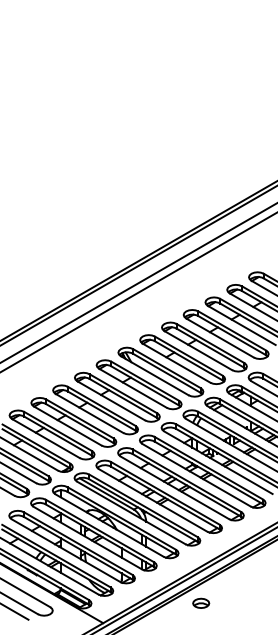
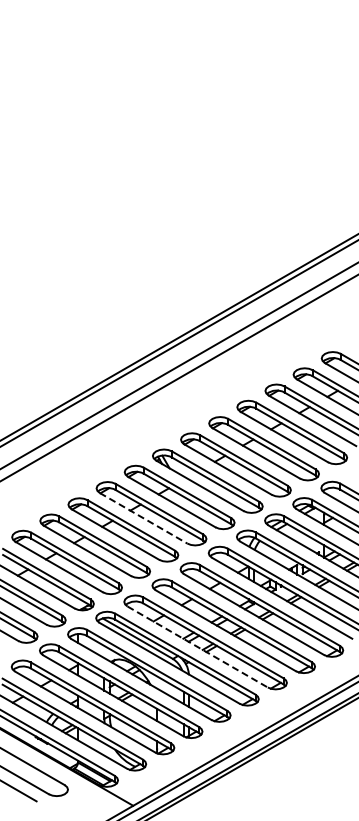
line: (111, 401) -> (143, 518), solid -> dashed
line: (152, 500) -> (197, 647), solid -> dashed
part: (200, 603) -> (259, 780), removed

